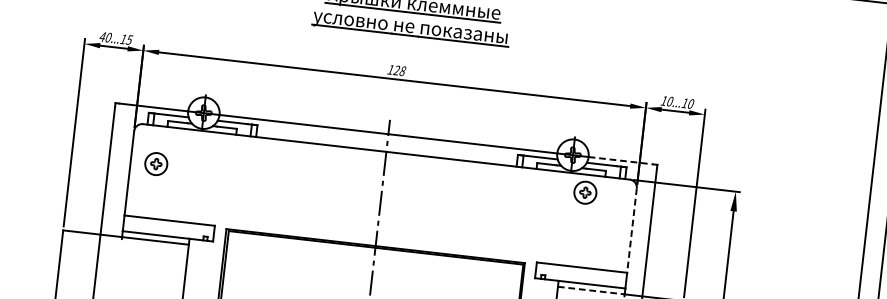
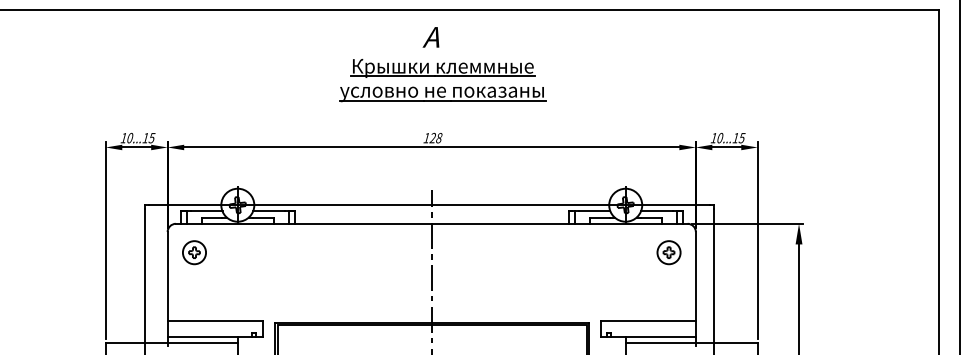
text: (102, 37) -> (123, 138), 40...15 -> 10...15
text: (690, 103) -> (741, 137), 10...10 -> 10...15
line: (621, 160) -> (676, 205), dashed -> solid
part: (156, 163) -> (194, 252), moved
part: (584, 192) -> (668, 252), moved
line: (631, 230) -> (695, 276), dashed -> solid
line: (592, 290) -> (661, 343), dashed -> solid

